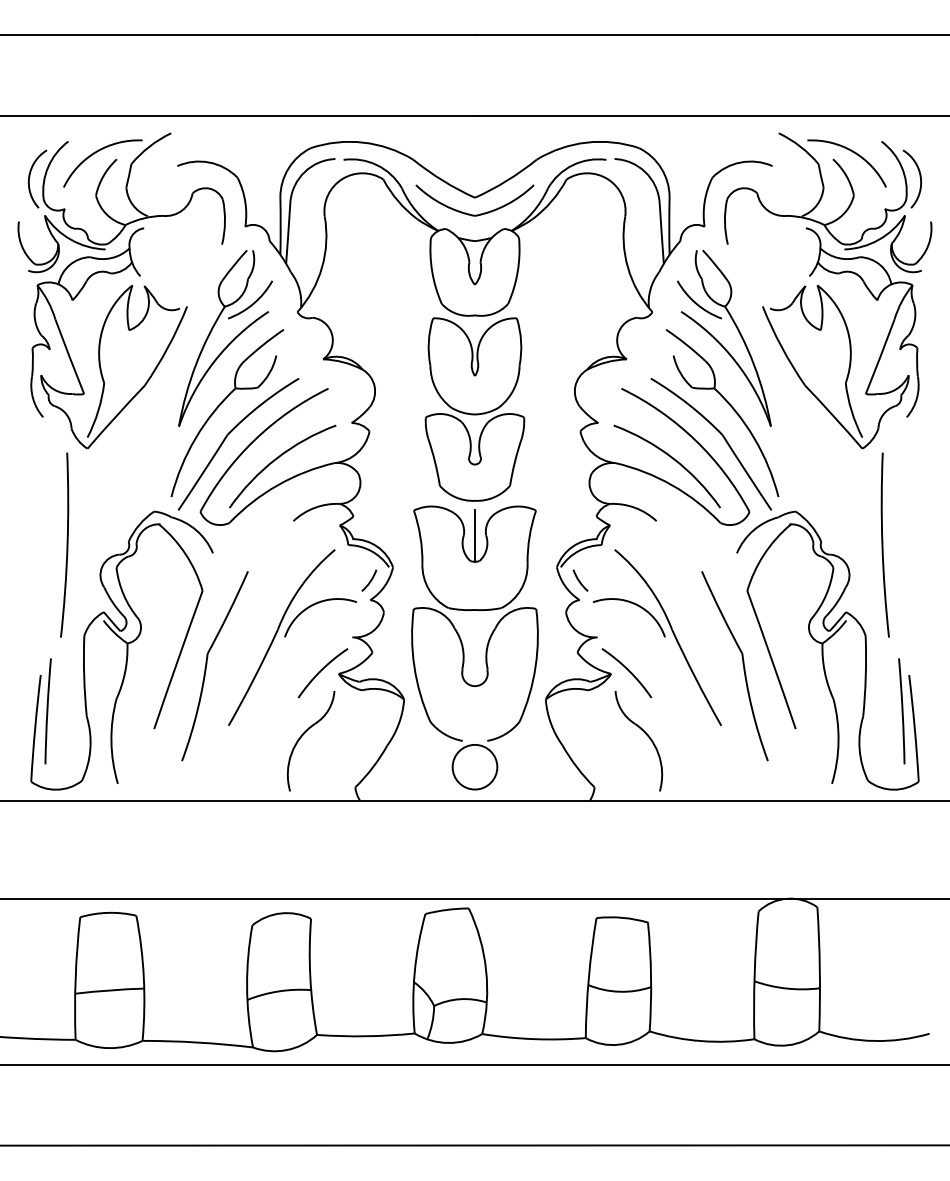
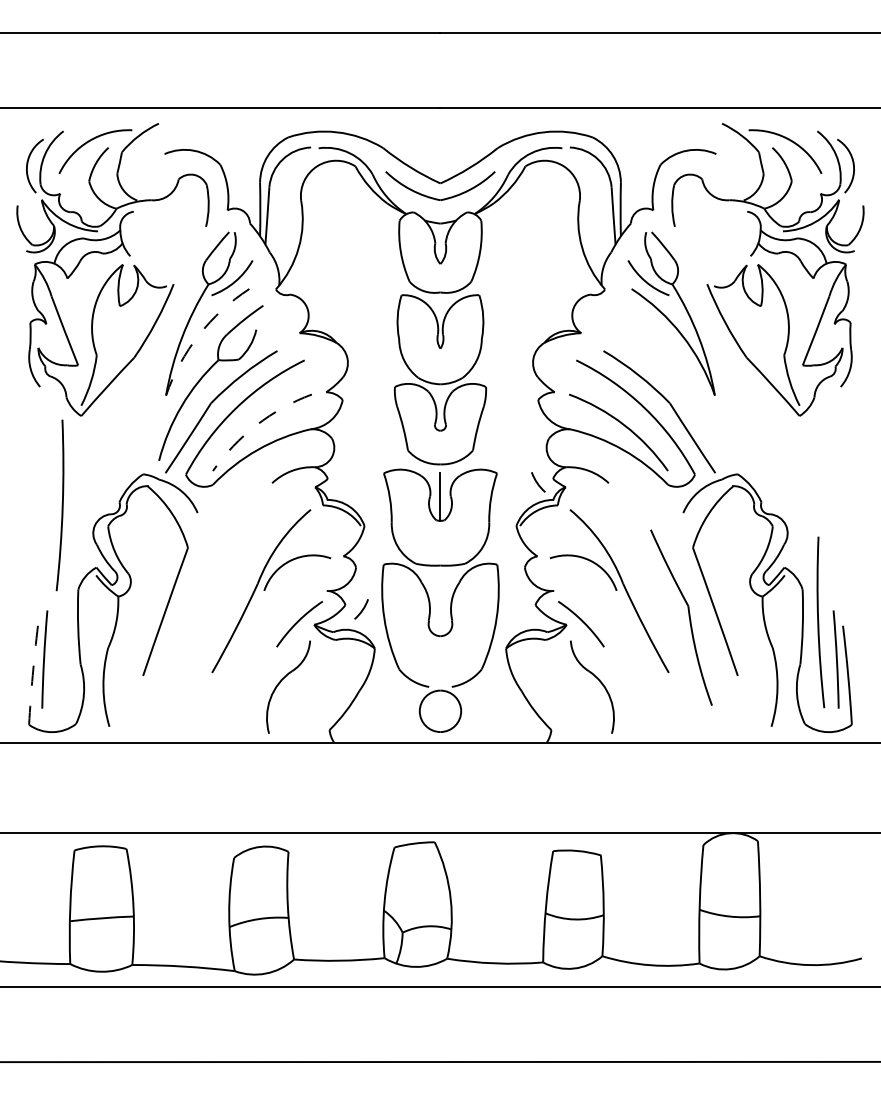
arc: (213, 361) -> (198, 335), solid -> dashed
part: (728, 404) -> (675, 375), removed
arc: (276, 458) -> (256, 425), solid -> dashed
arc: (883, 545) -> (819, 622), moved
arc: (369, 580) -> (361, 609), moved
arc: (580, 580) -> (538, 482), moved
part: (207, 666) -> (192, 617), removed
arc: (34, 728) -> (32, 675), solid -> dashed

